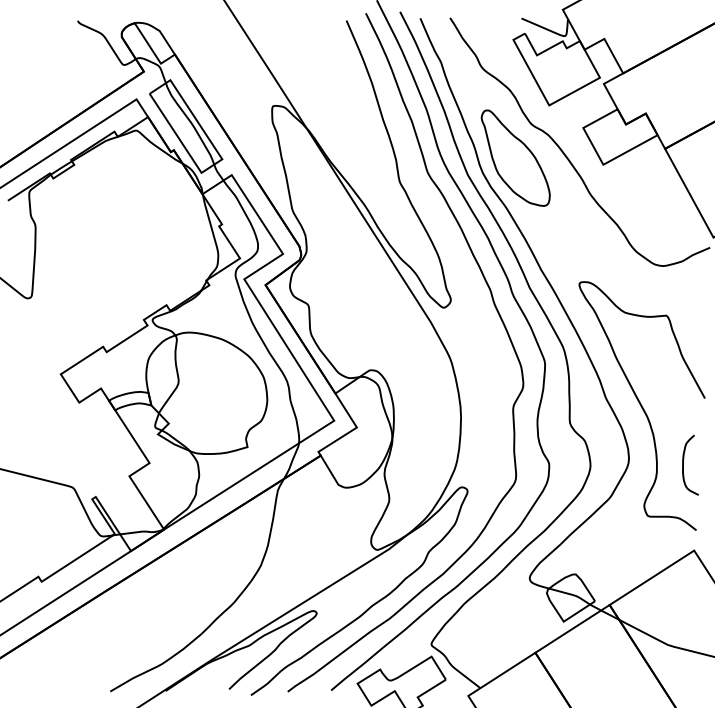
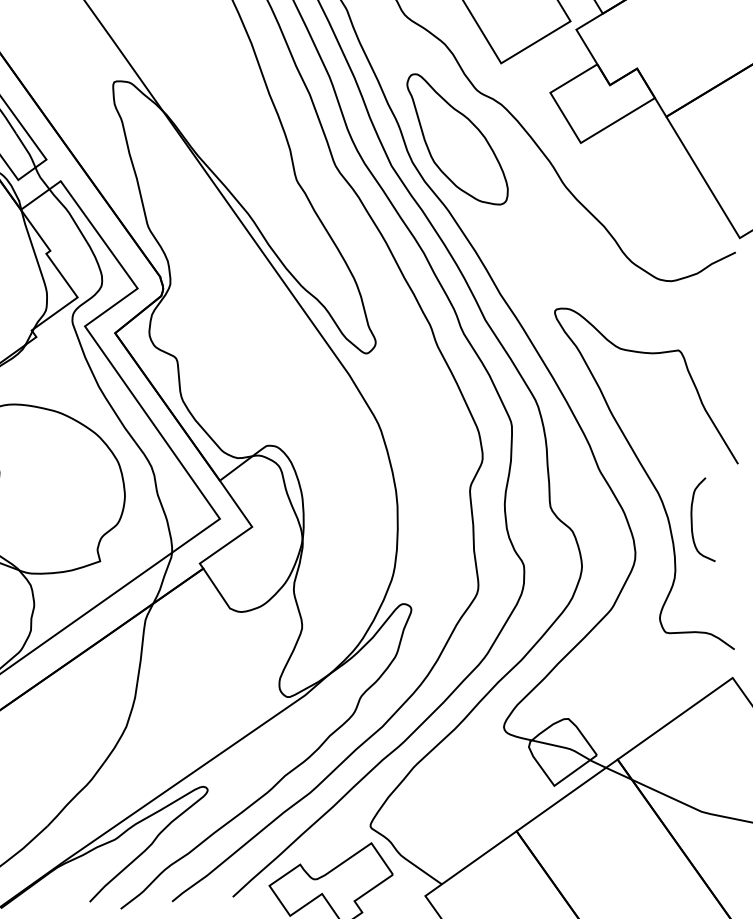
curve: (683, 464) -> (692, 519), moved

